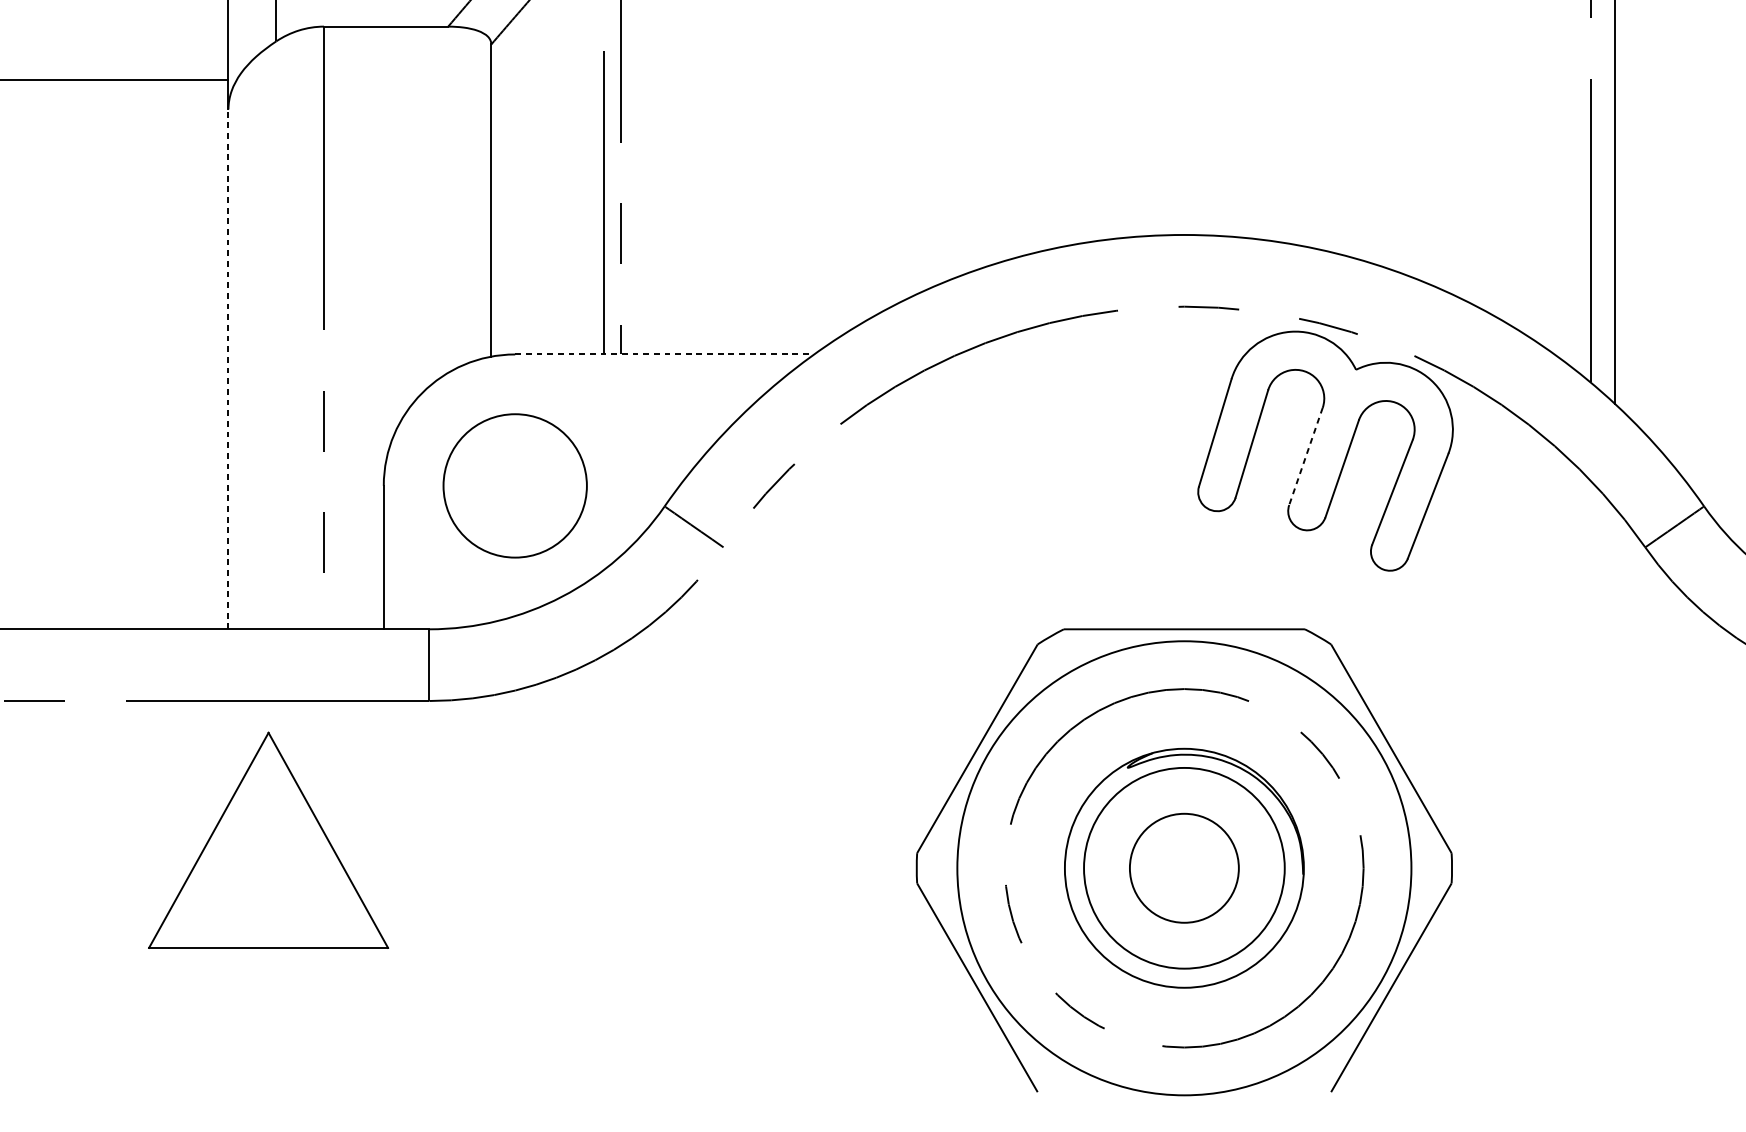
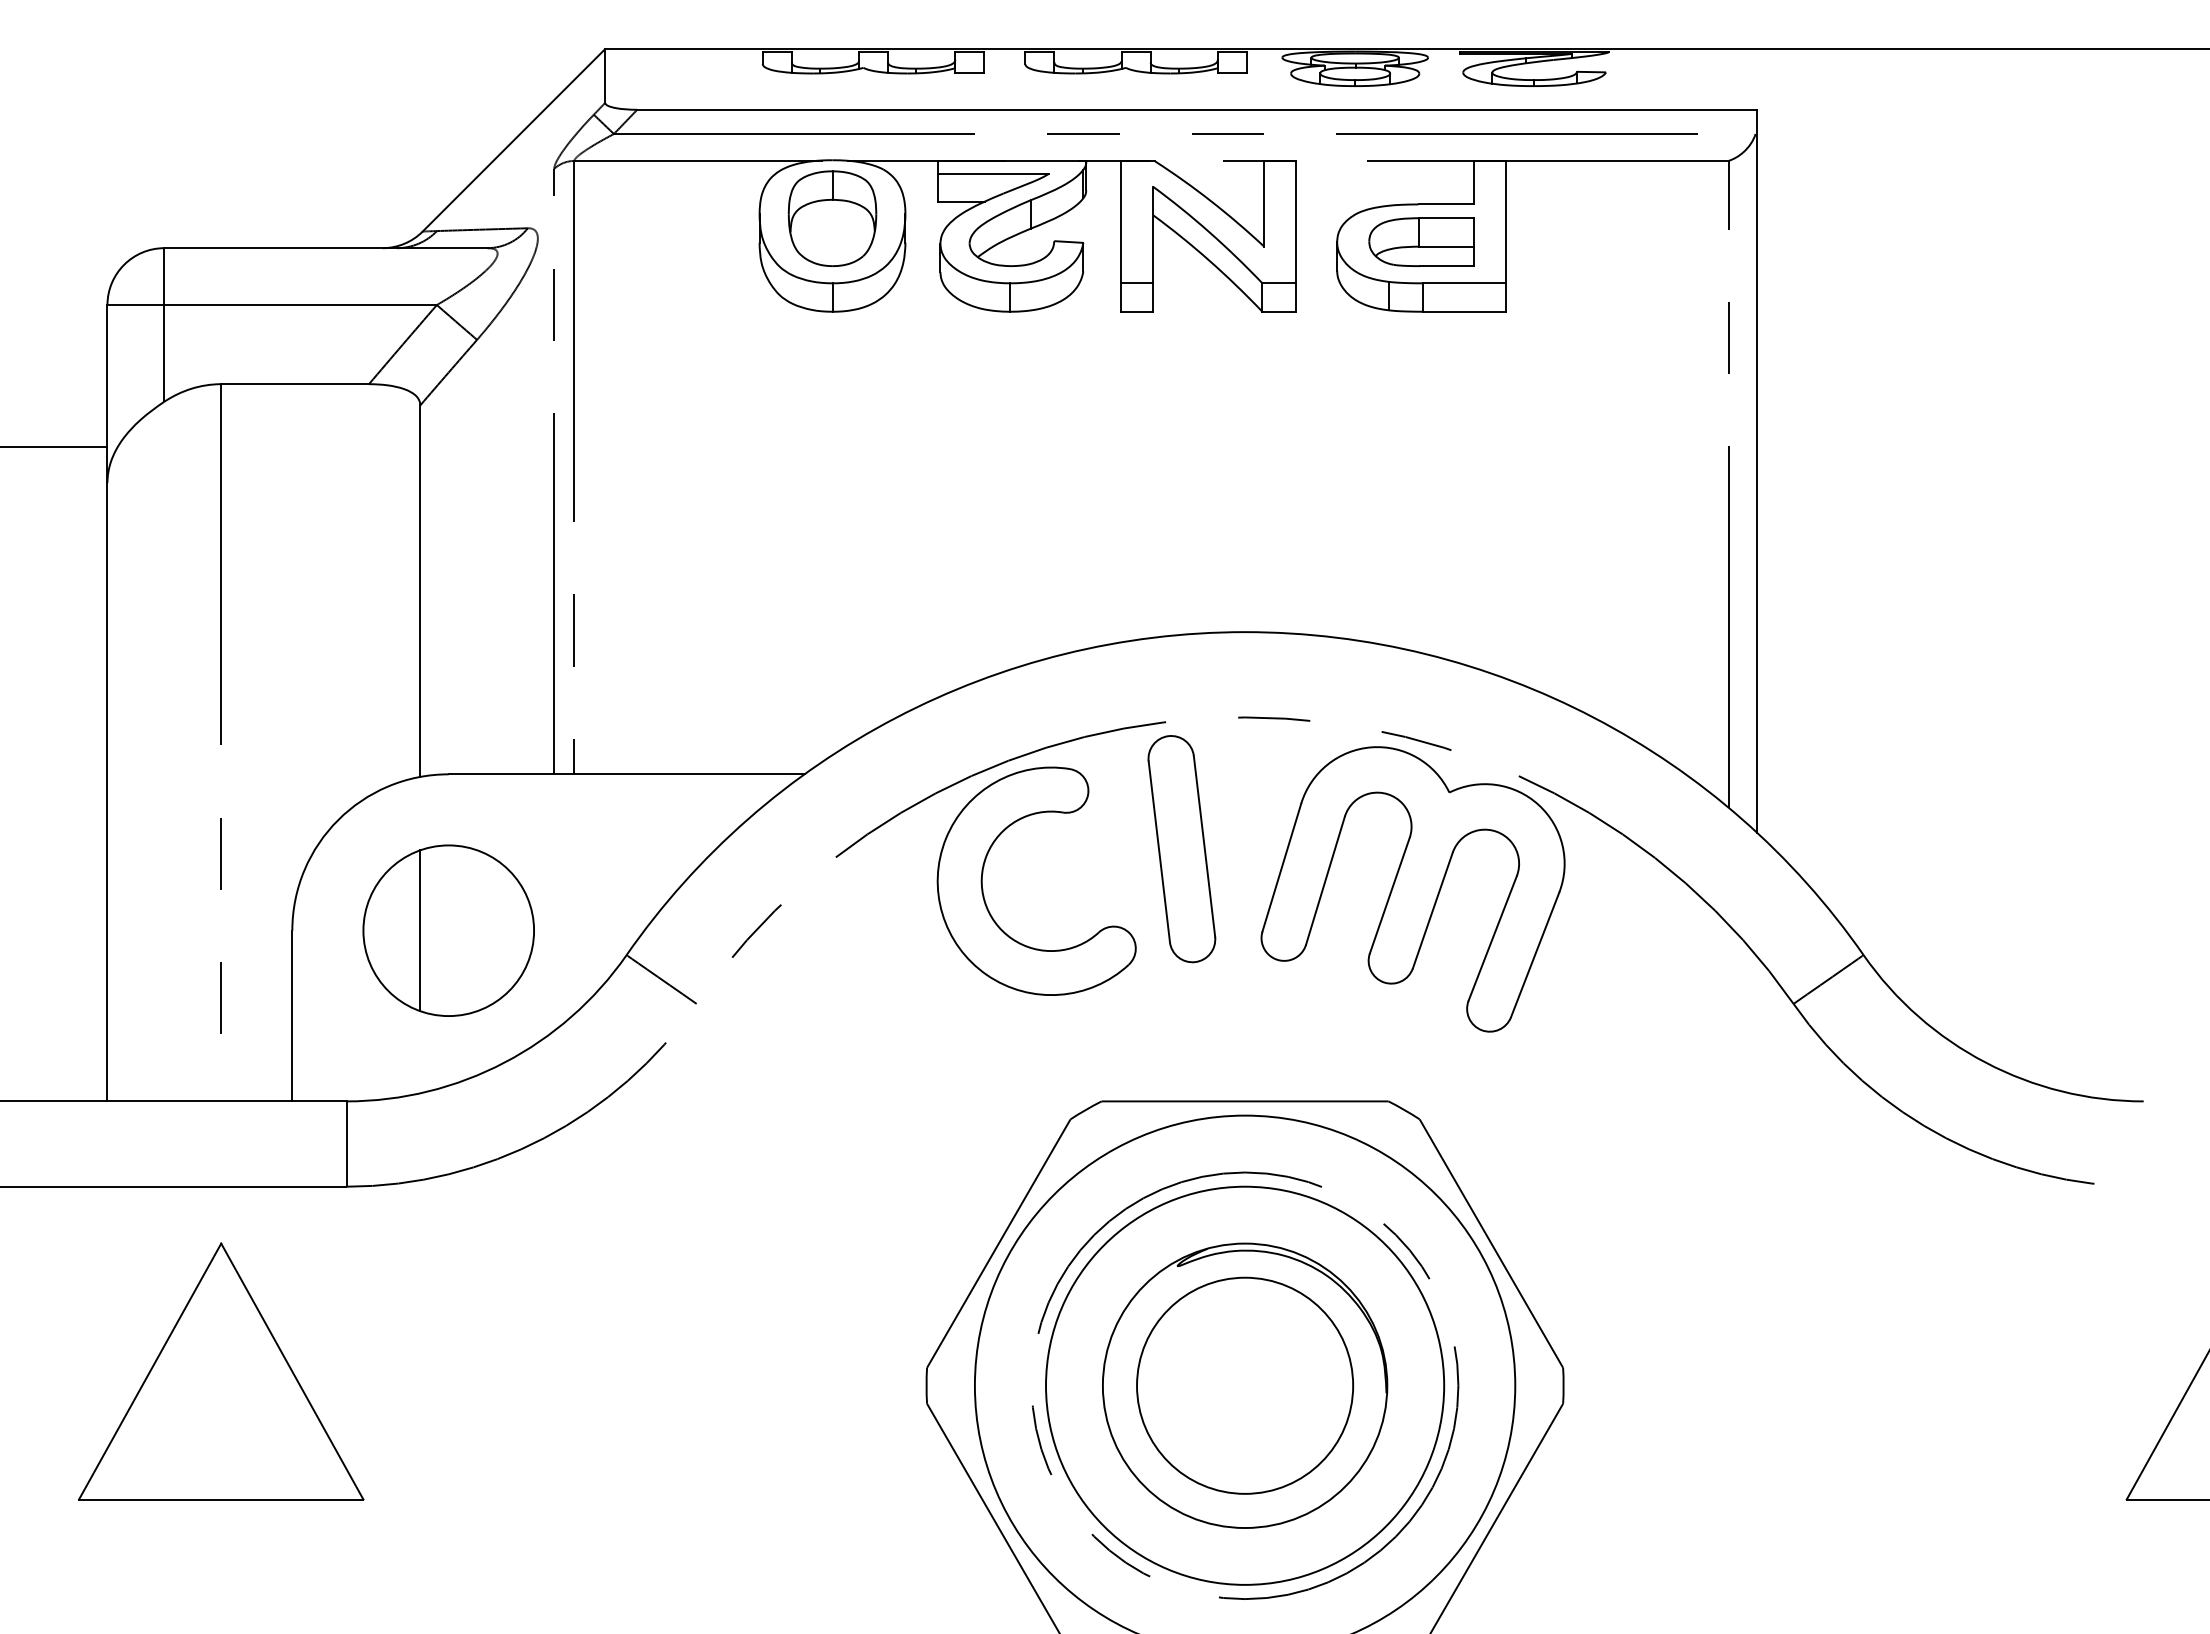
line: (664, 354) -> (626, 774), dashed -> solid
line: (228, 368) -> (107, 791), dashed -> solid
part: (1130, 417) -> (1181, 849), added
part: (964, 437) -> (983, 873), added
line: (1305, 457) -> (1389, 896), dashed -> solid
line: (491, 485) -> (420, 930), added
part: (268, 840) -> (221, 1371), moved
circle: (1184, 868) -> (1245, 1385), size x1.67
circle: (1184, 868) -> (1245, 1385), size x1.67

